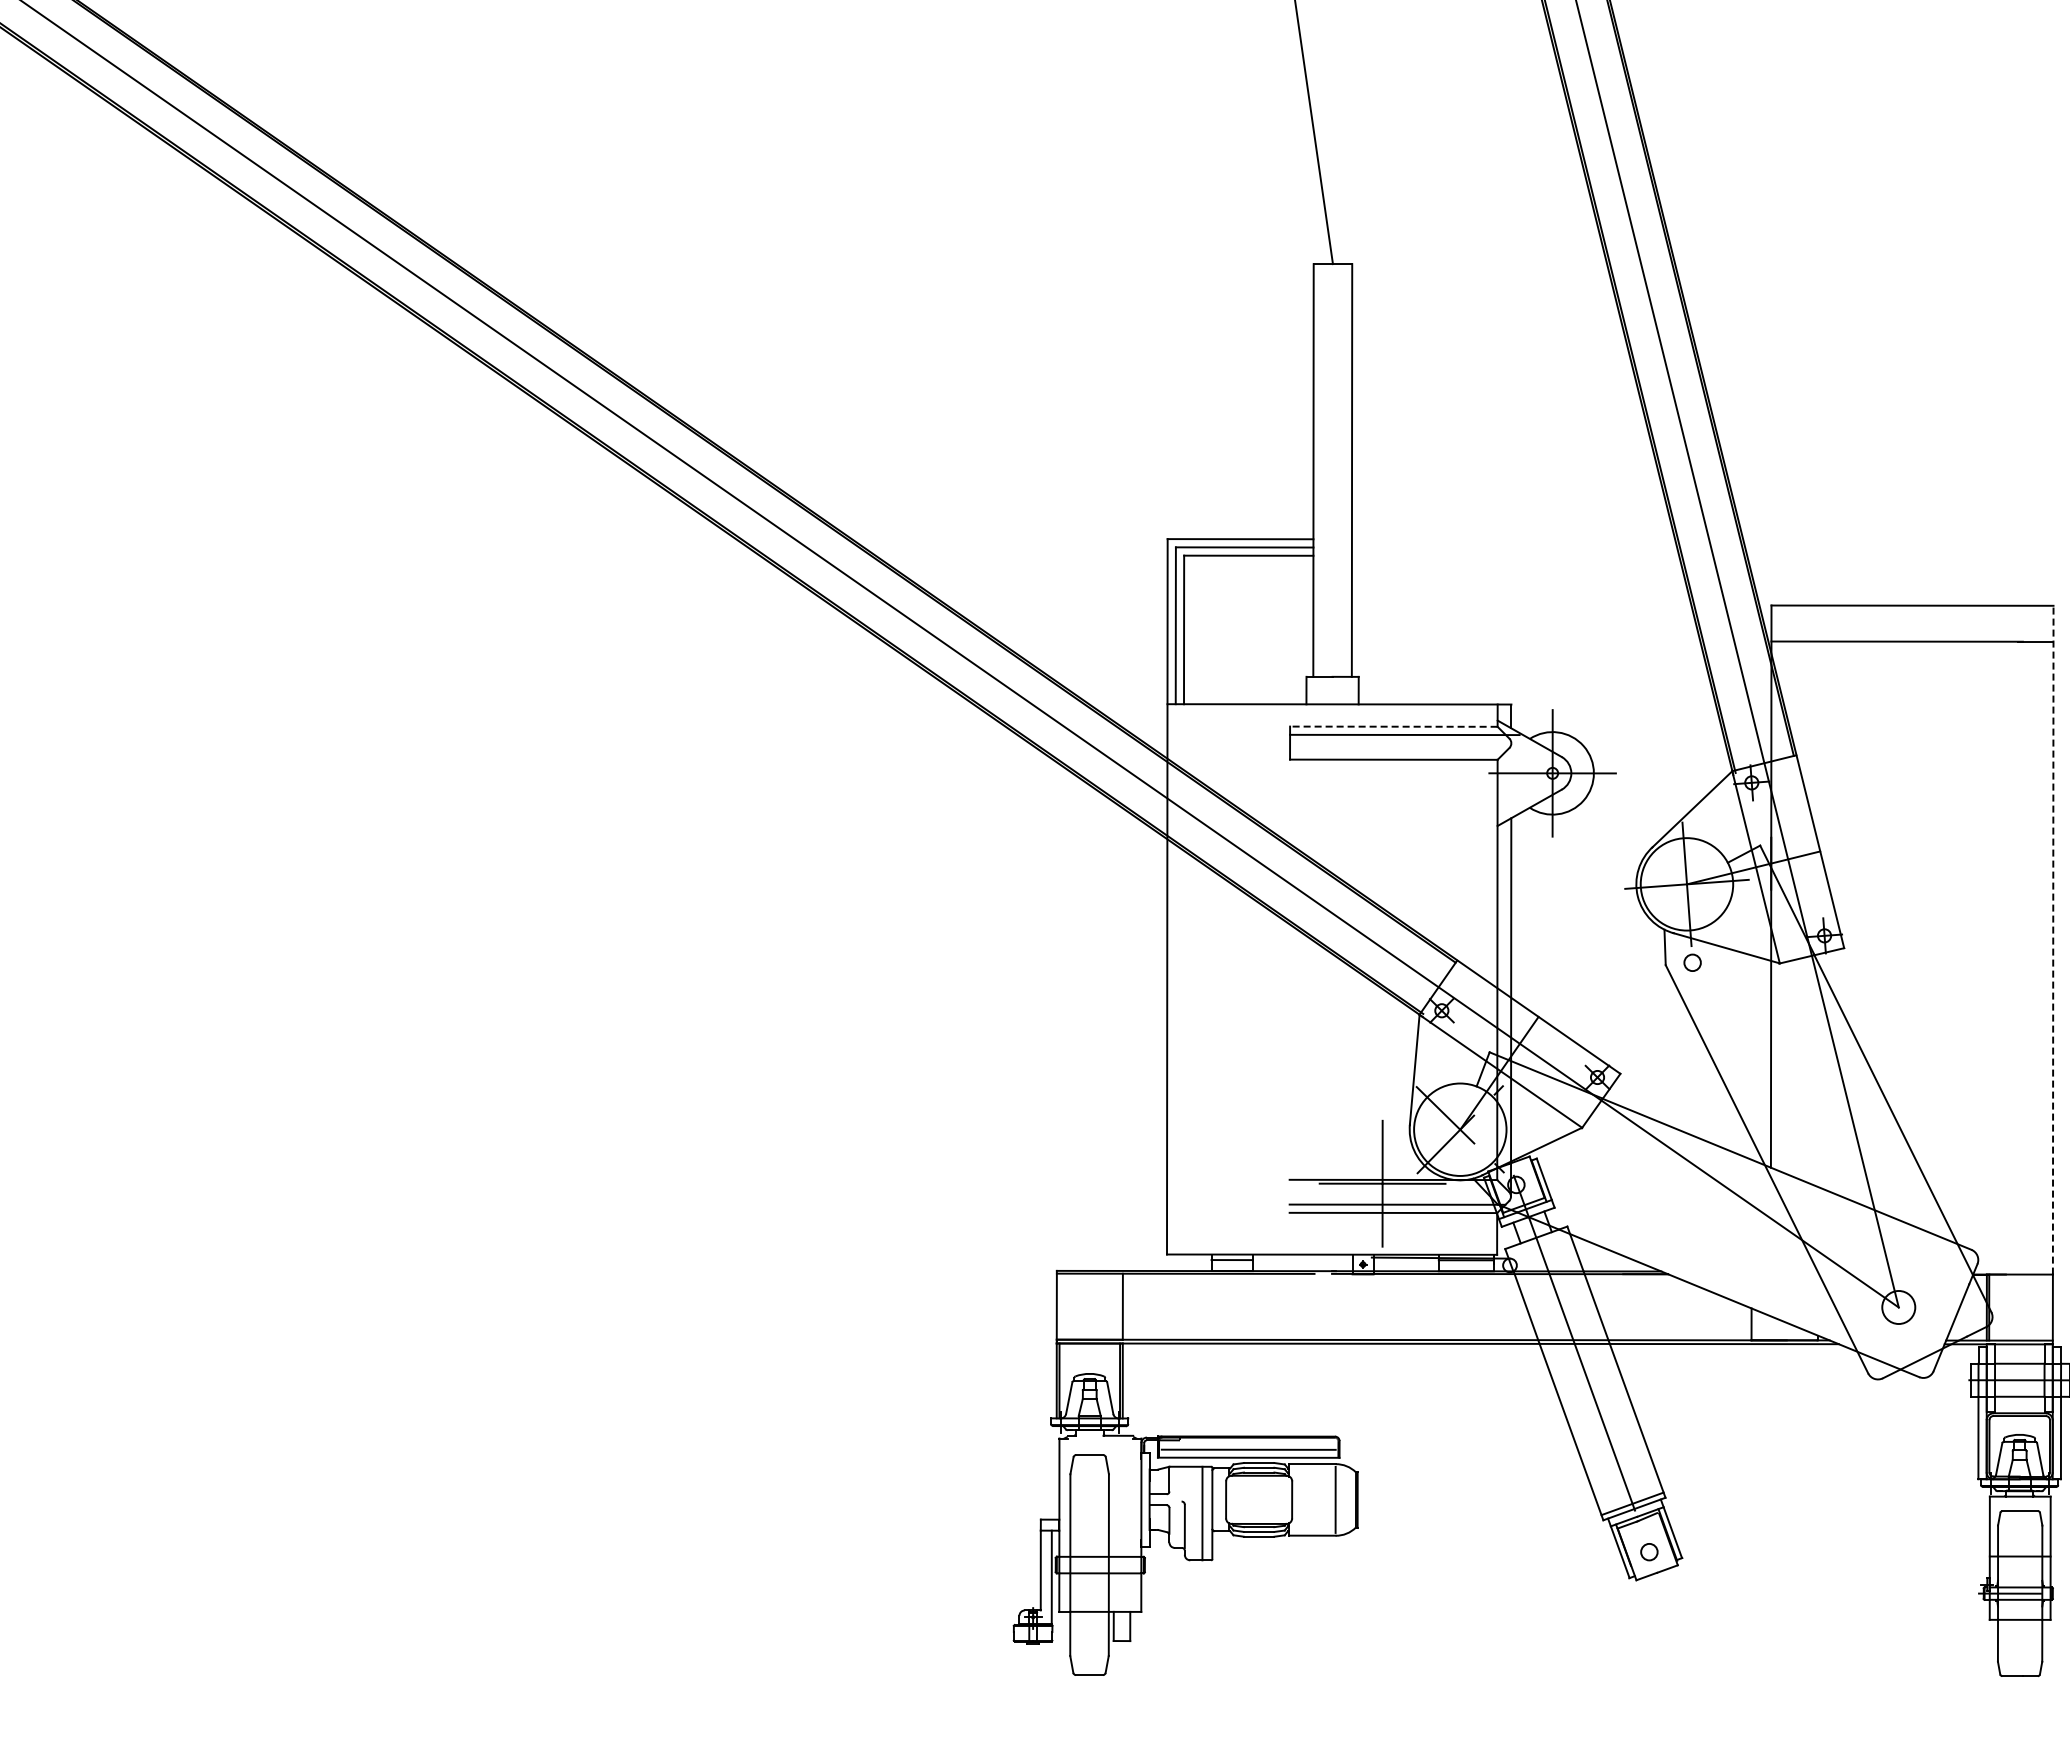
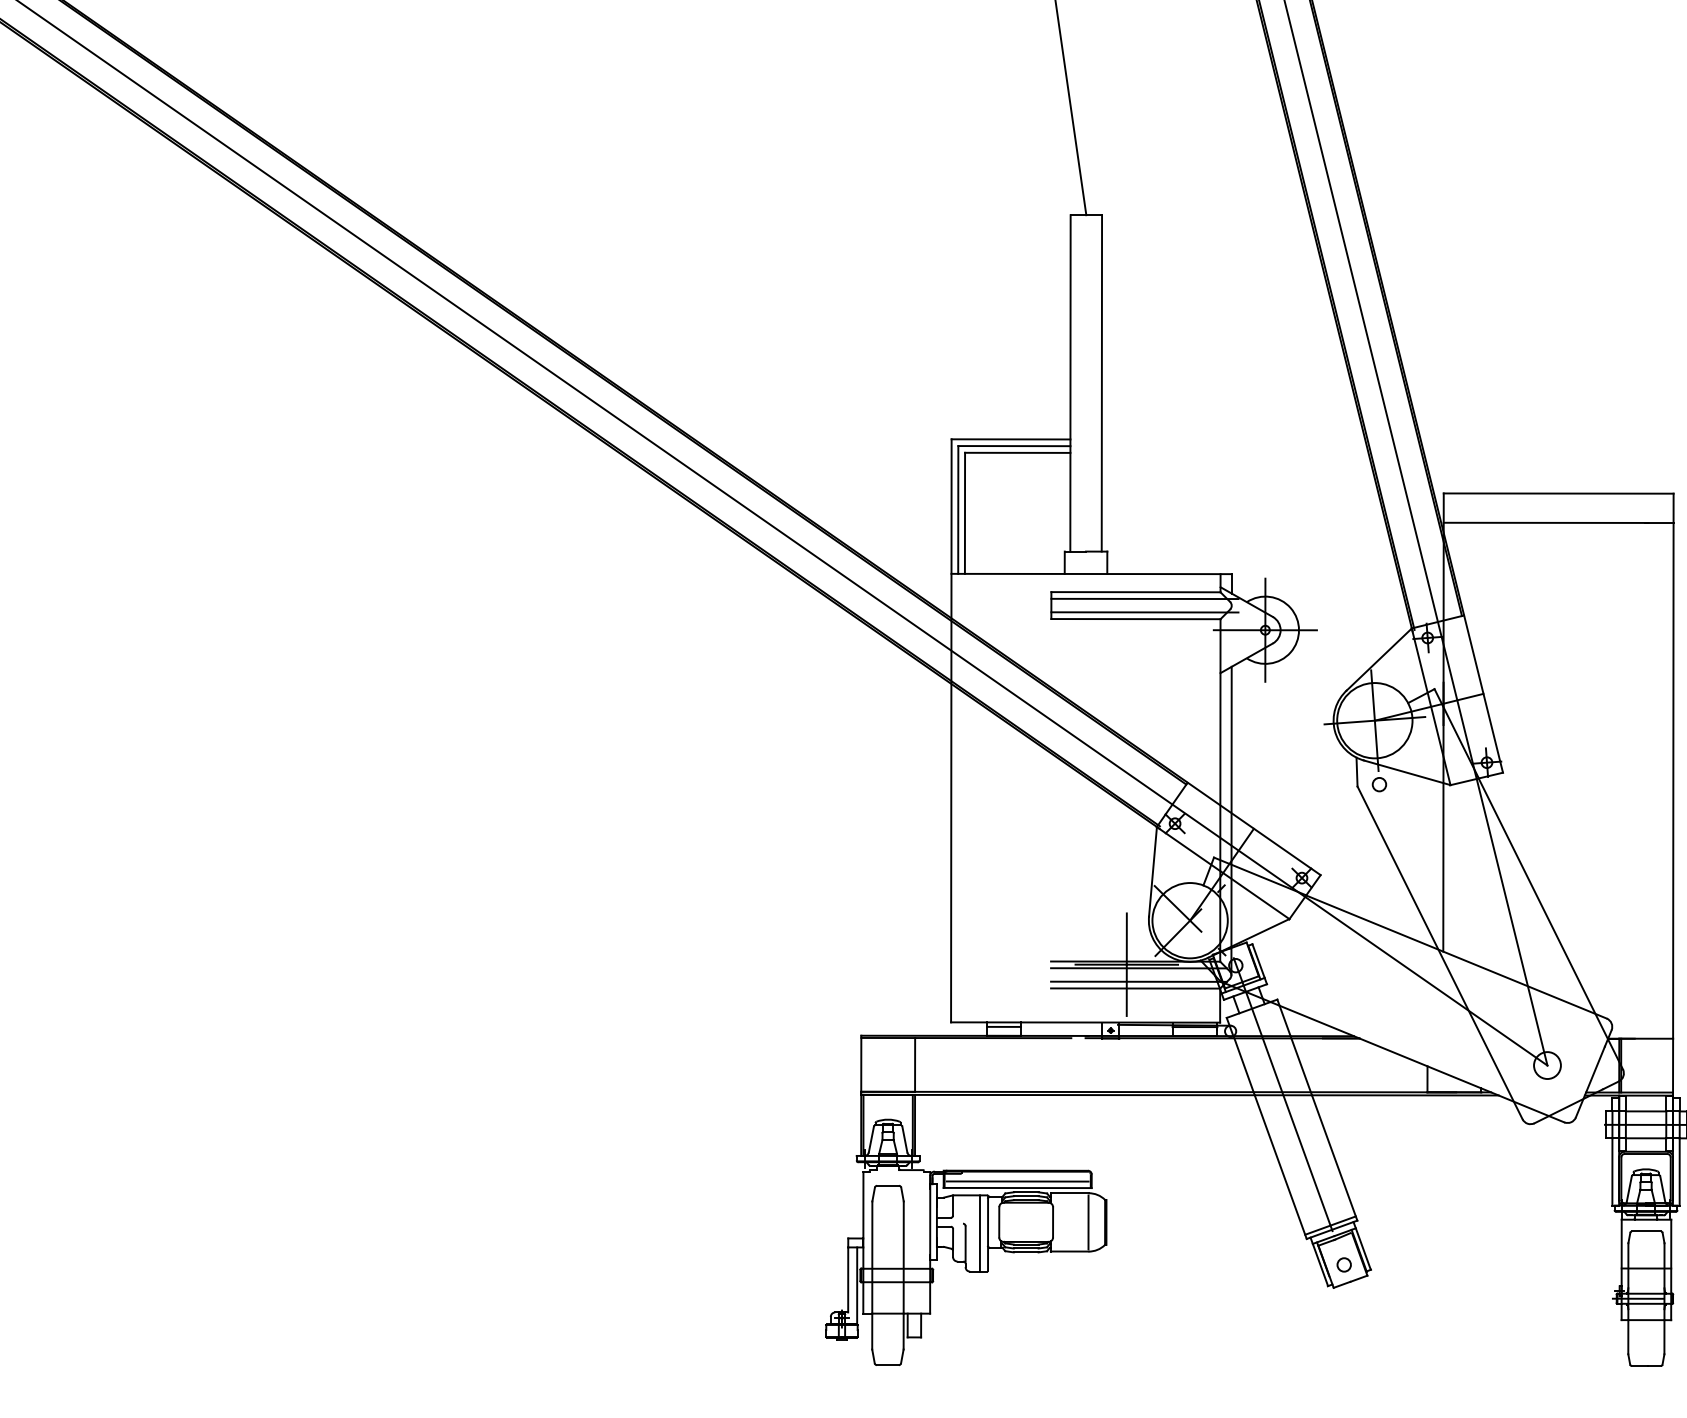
line: (1393, 726) -> (1135, 592), dashed -> solid
line: (1404, 751) -> (1144, 612), added
line: (2053, 939) -> (1673, 765), dashed -> solid
line: (1397, 1188) -> (1138, 968), added

